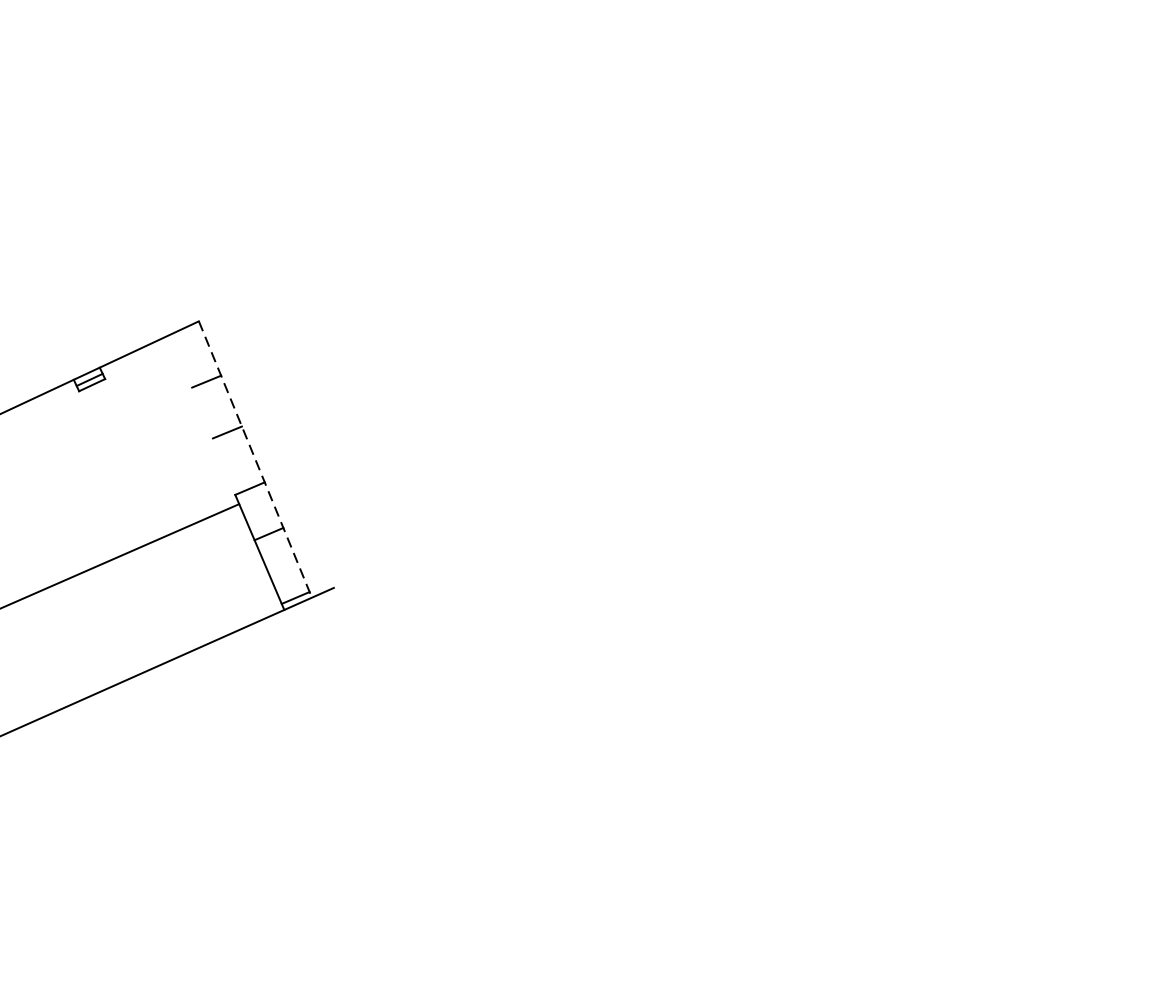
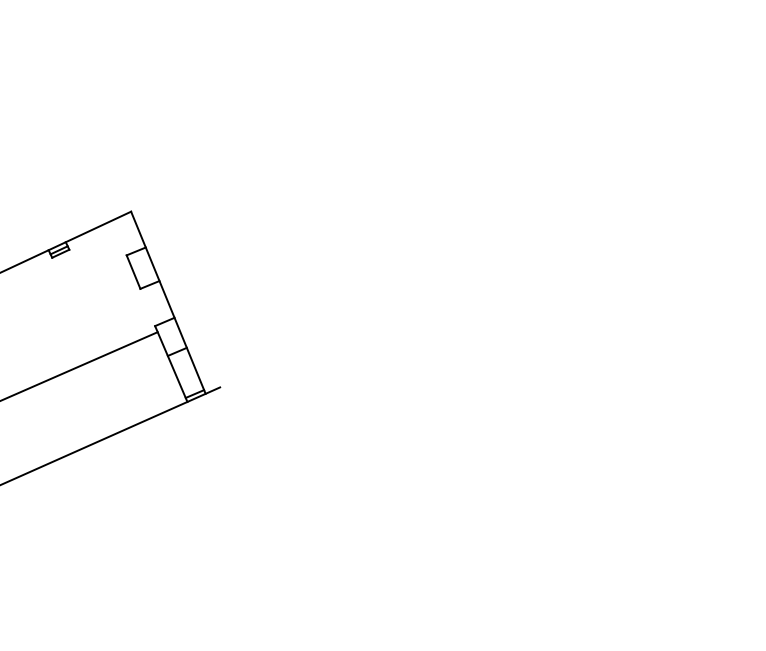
line: (202, 412) -> (133, 271), added
line: (255, 460) -> (168, 303), dashed -> solid

